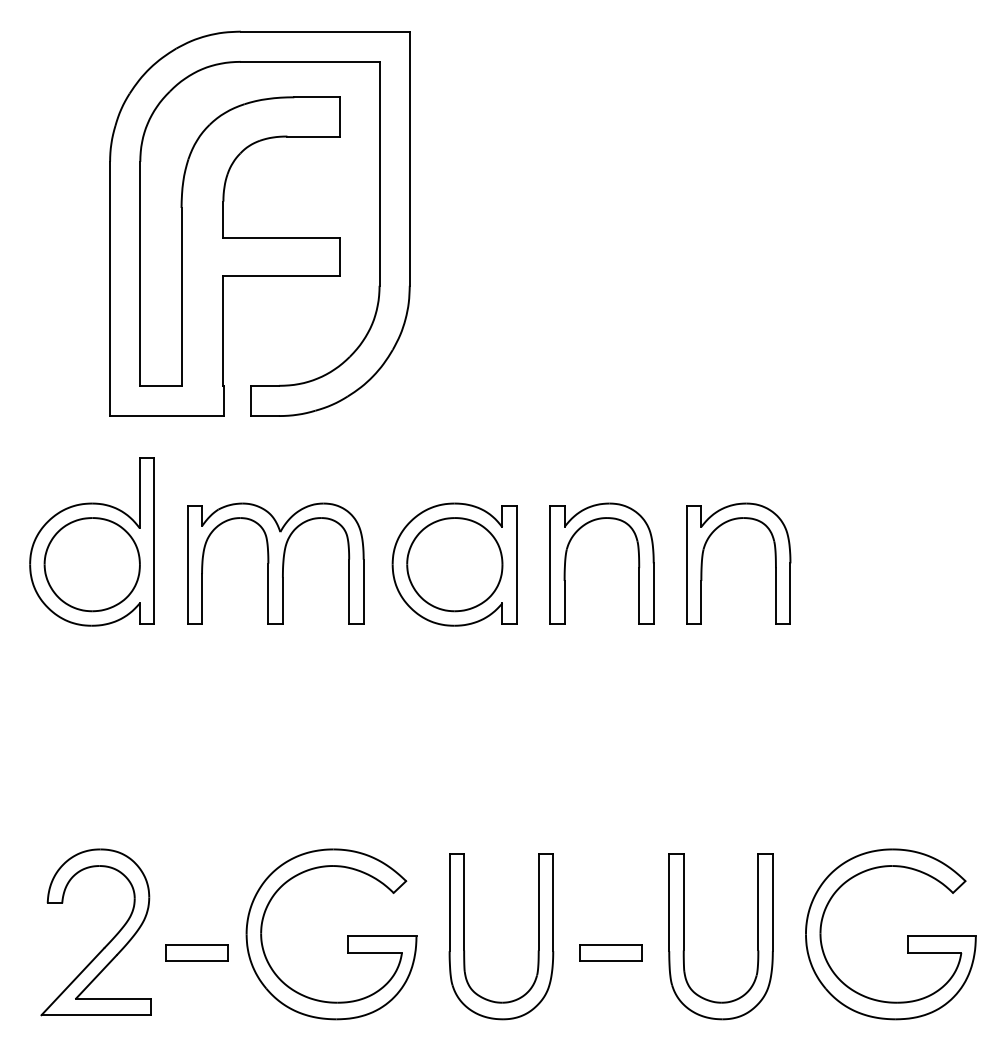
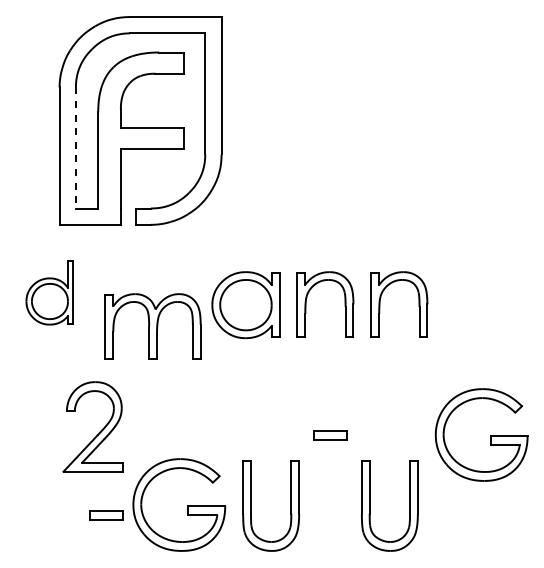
line: (139, 273) -> (75, 147), solid -> dashed
part: (91, 541) -> (49, 292), size x0.7
part: (274, 563) -> (152, 326), moved
part: (907, 935) -> (490, 435), moved
part: (108, 940) -> (99, 431), moved
part: (611, 953) -> (330, 435), moved

